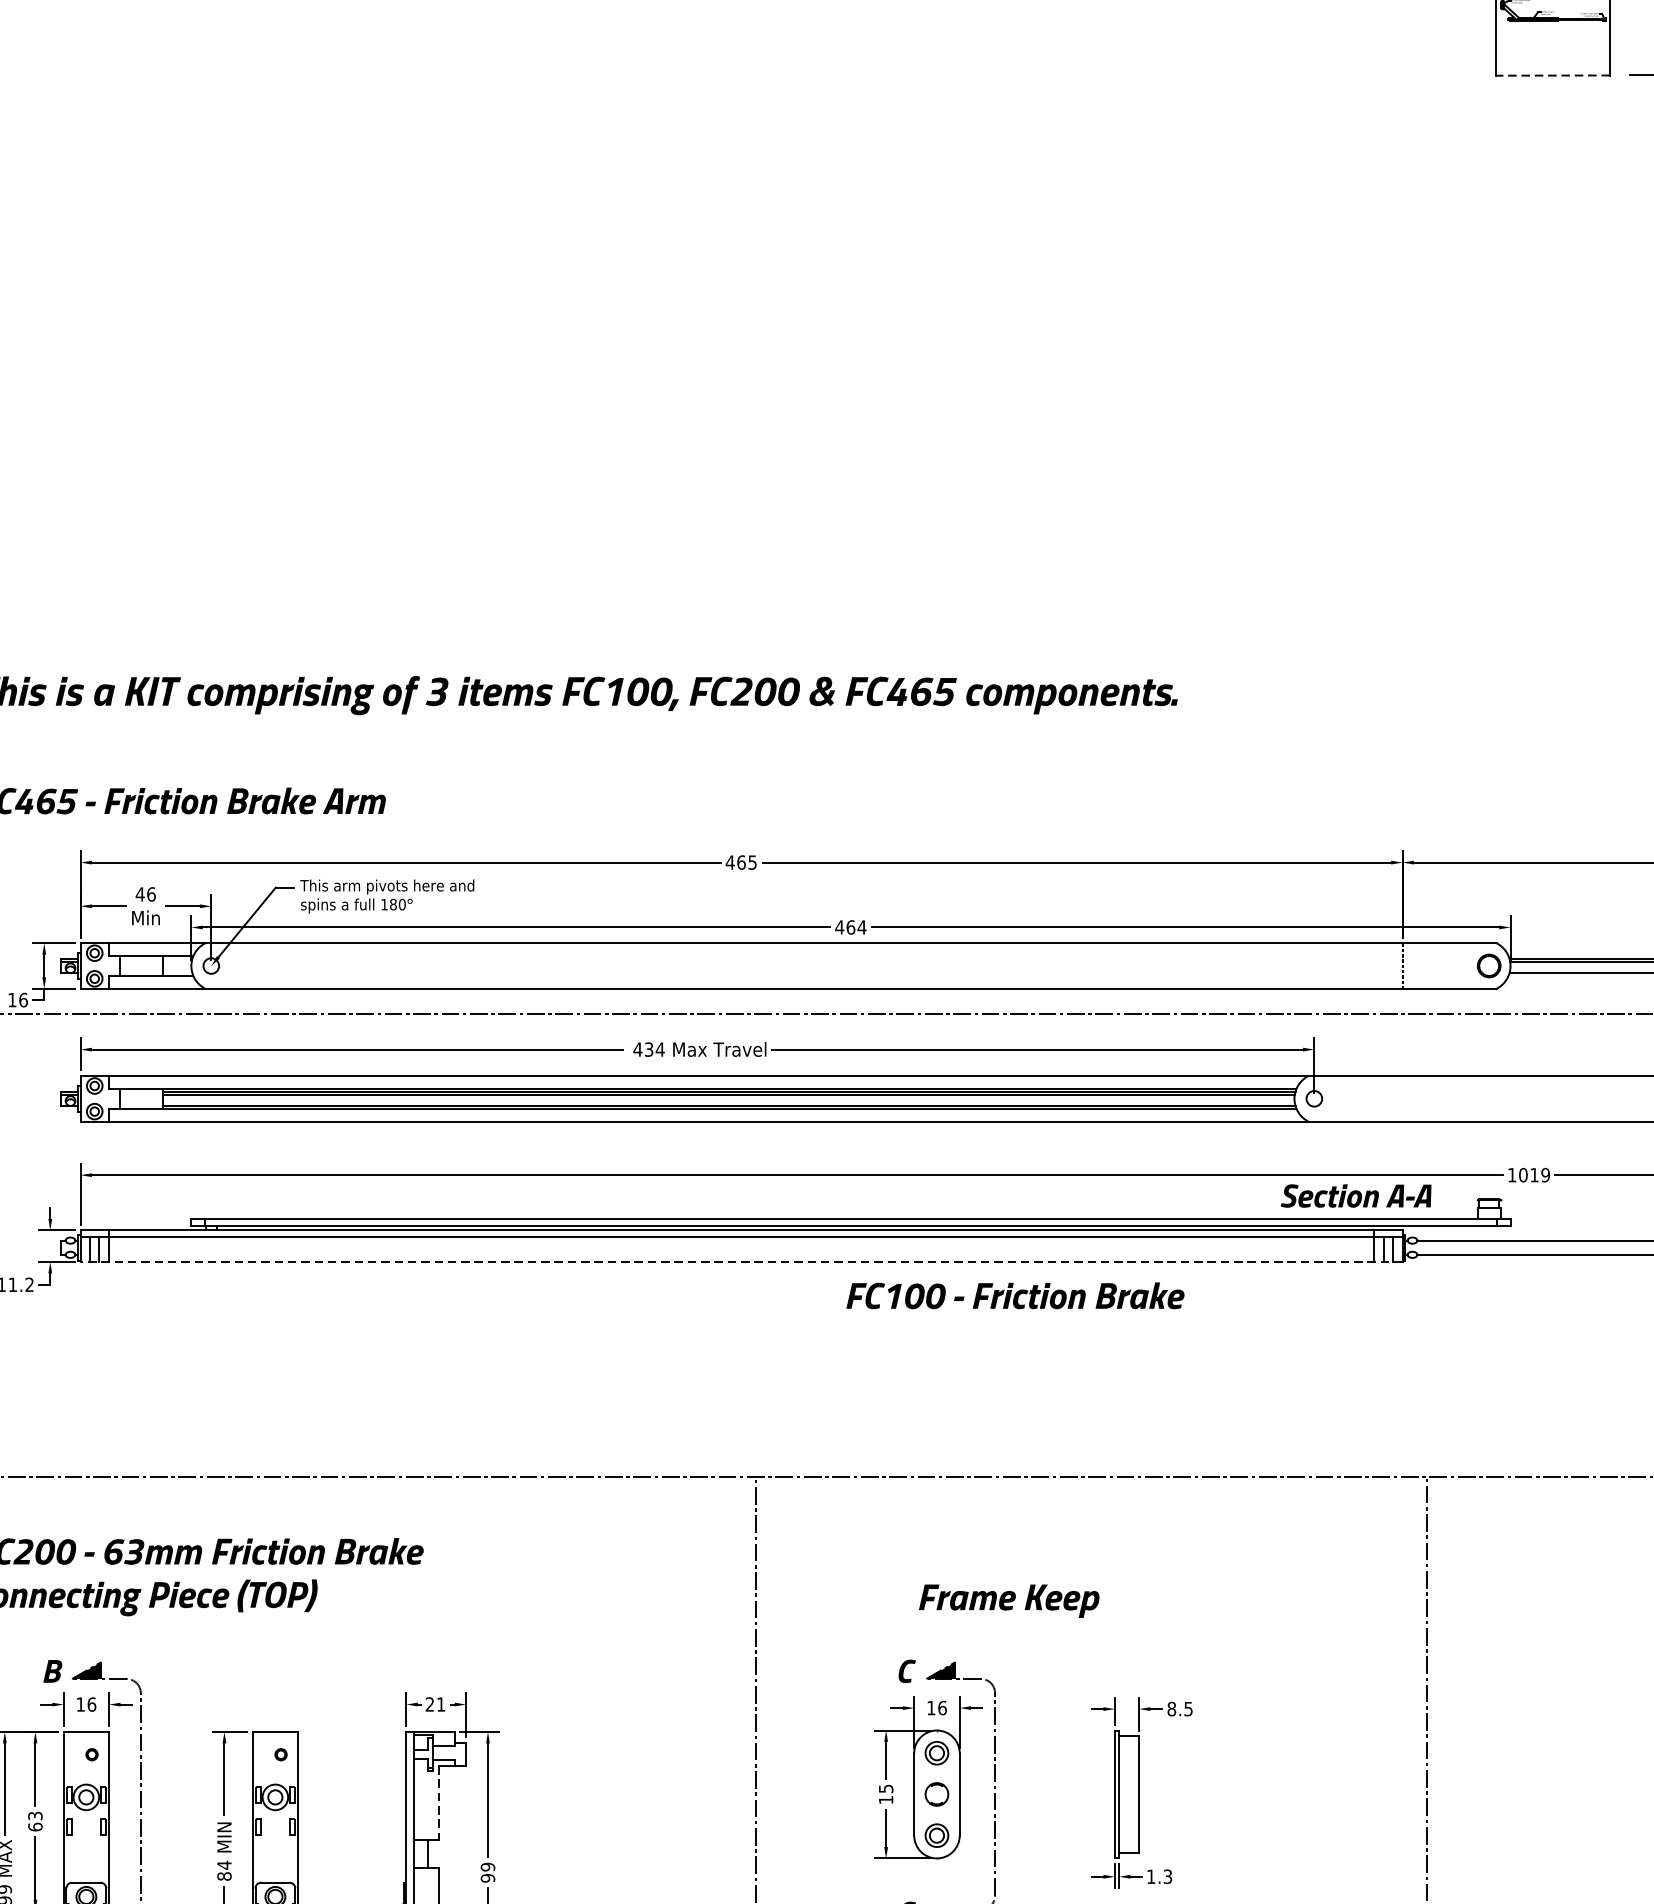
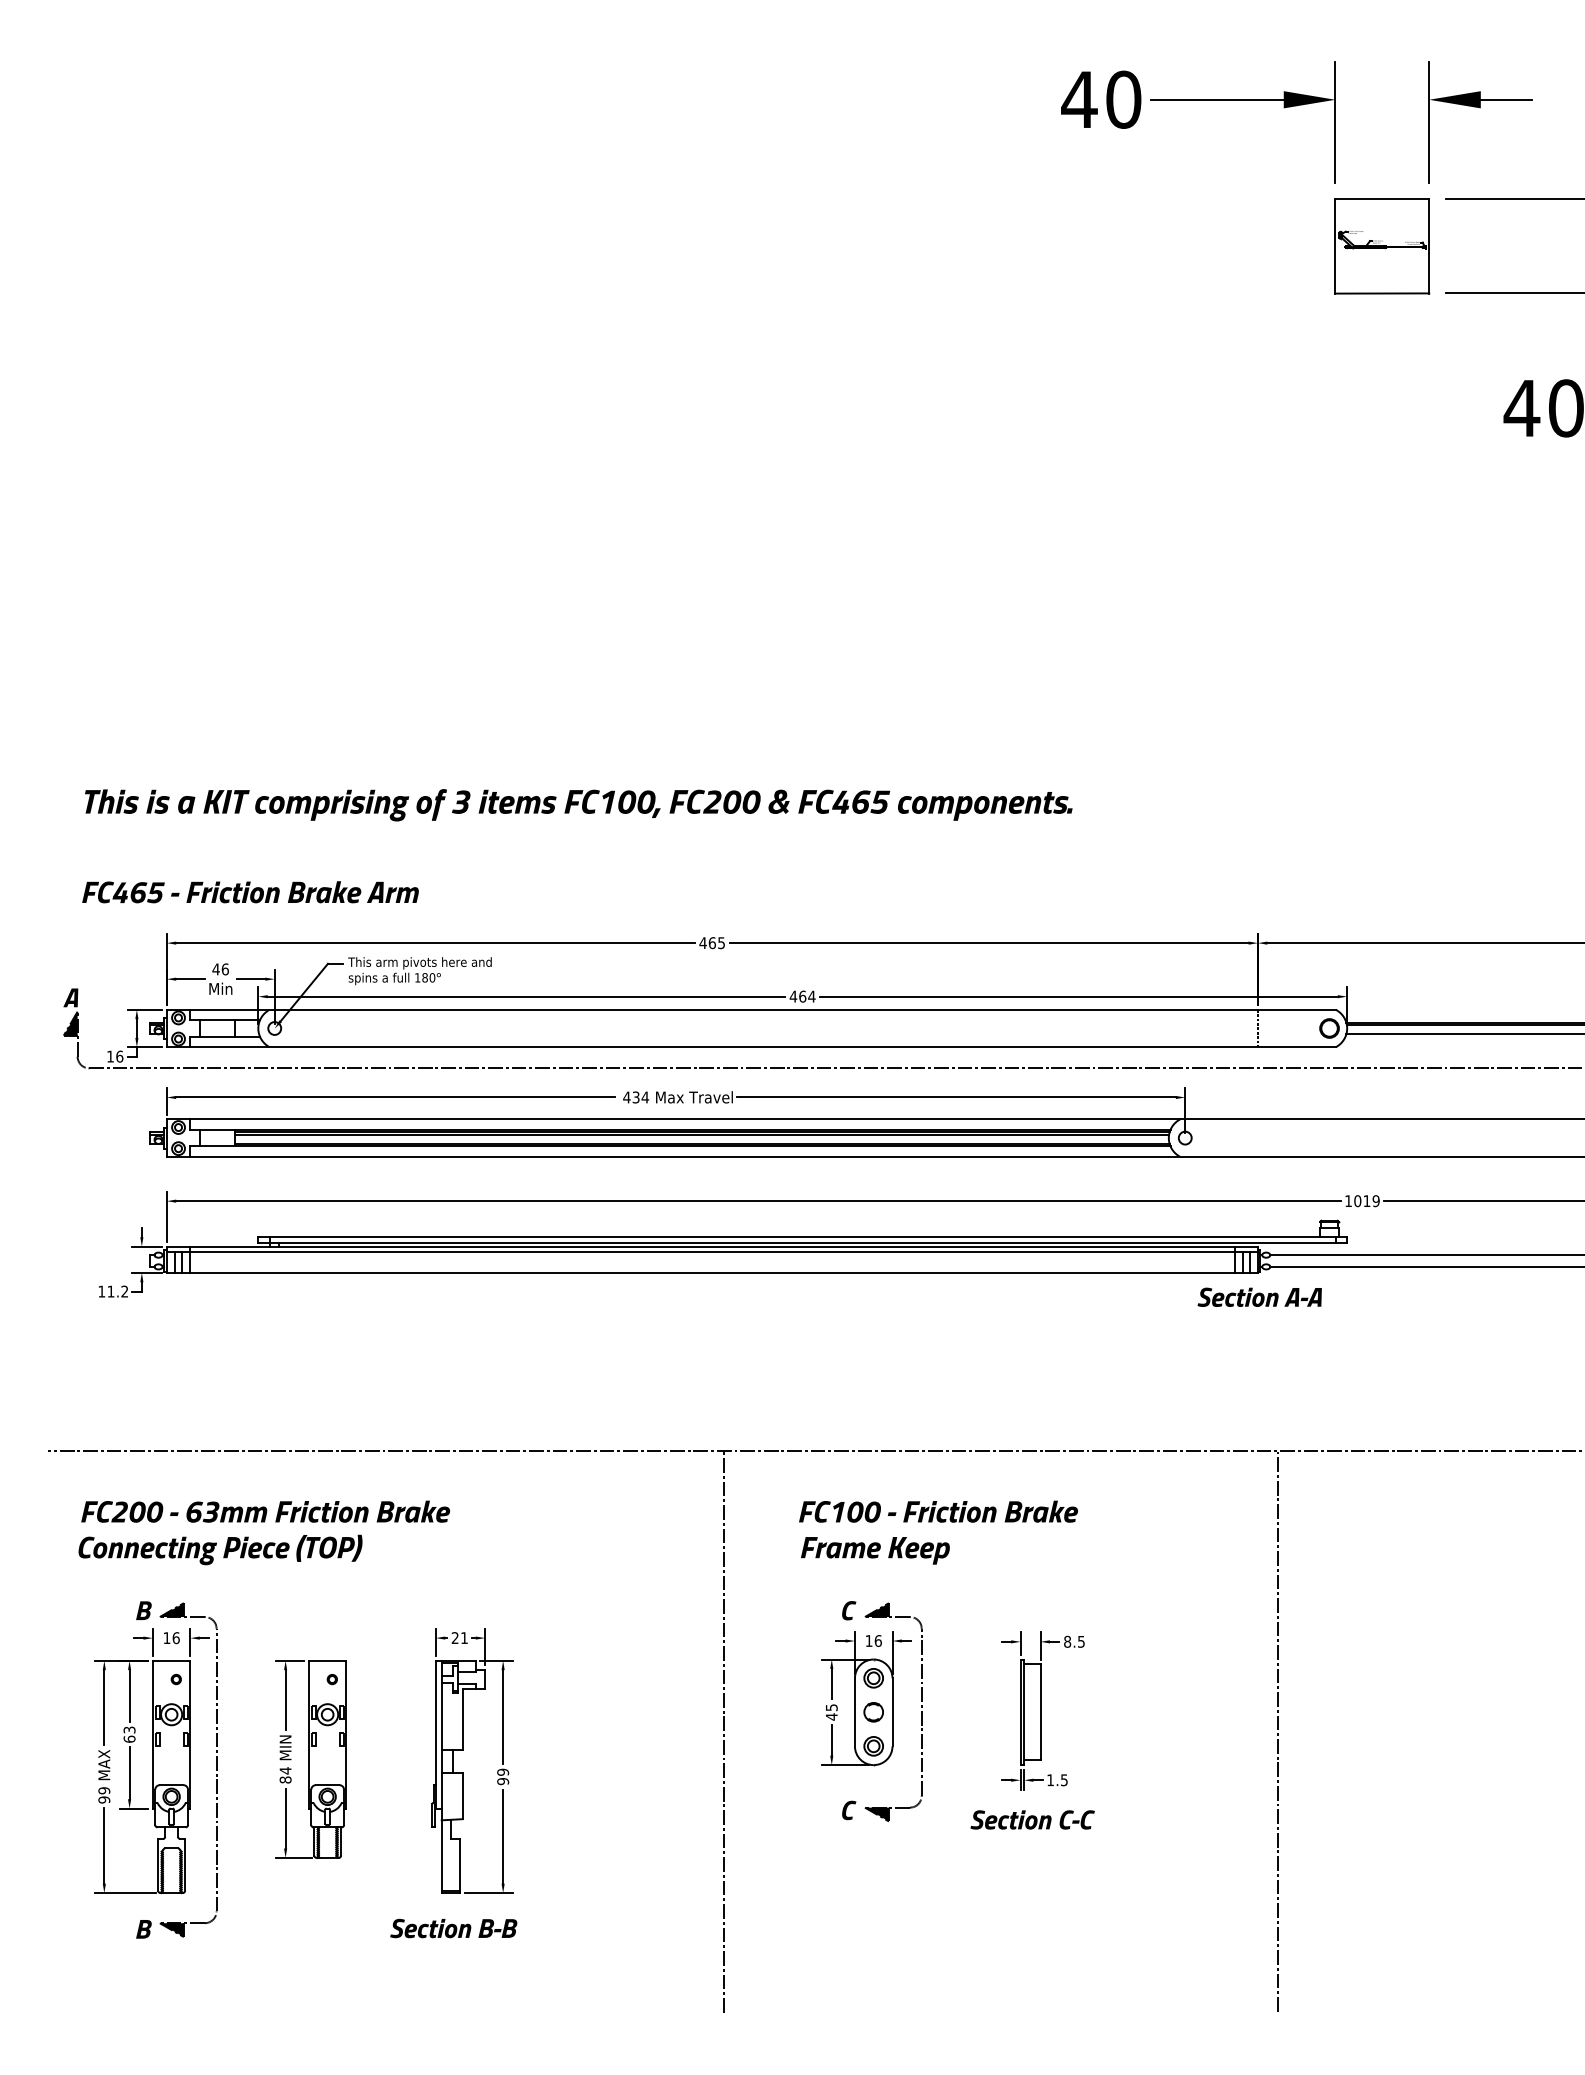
line: (1553, 75) -> (1382, 293), dashed -> solid
text: (1355, 1195) -> (1259, 1296), moved
line: (741, 1261) -> (712, 1272), dashed -> solid
text: (1015, 1295) -> (938, 1511), moved
text: (1009, 1600) -> (875, 1550), moved
text: (885, 1799) -> (831, 1716), 15 -> 45
line: (438, 1803) -> (462, 1719), dashed -> solid
text: (1168, 1875) -> (1064, 1779), 1.3 -> 1.5

